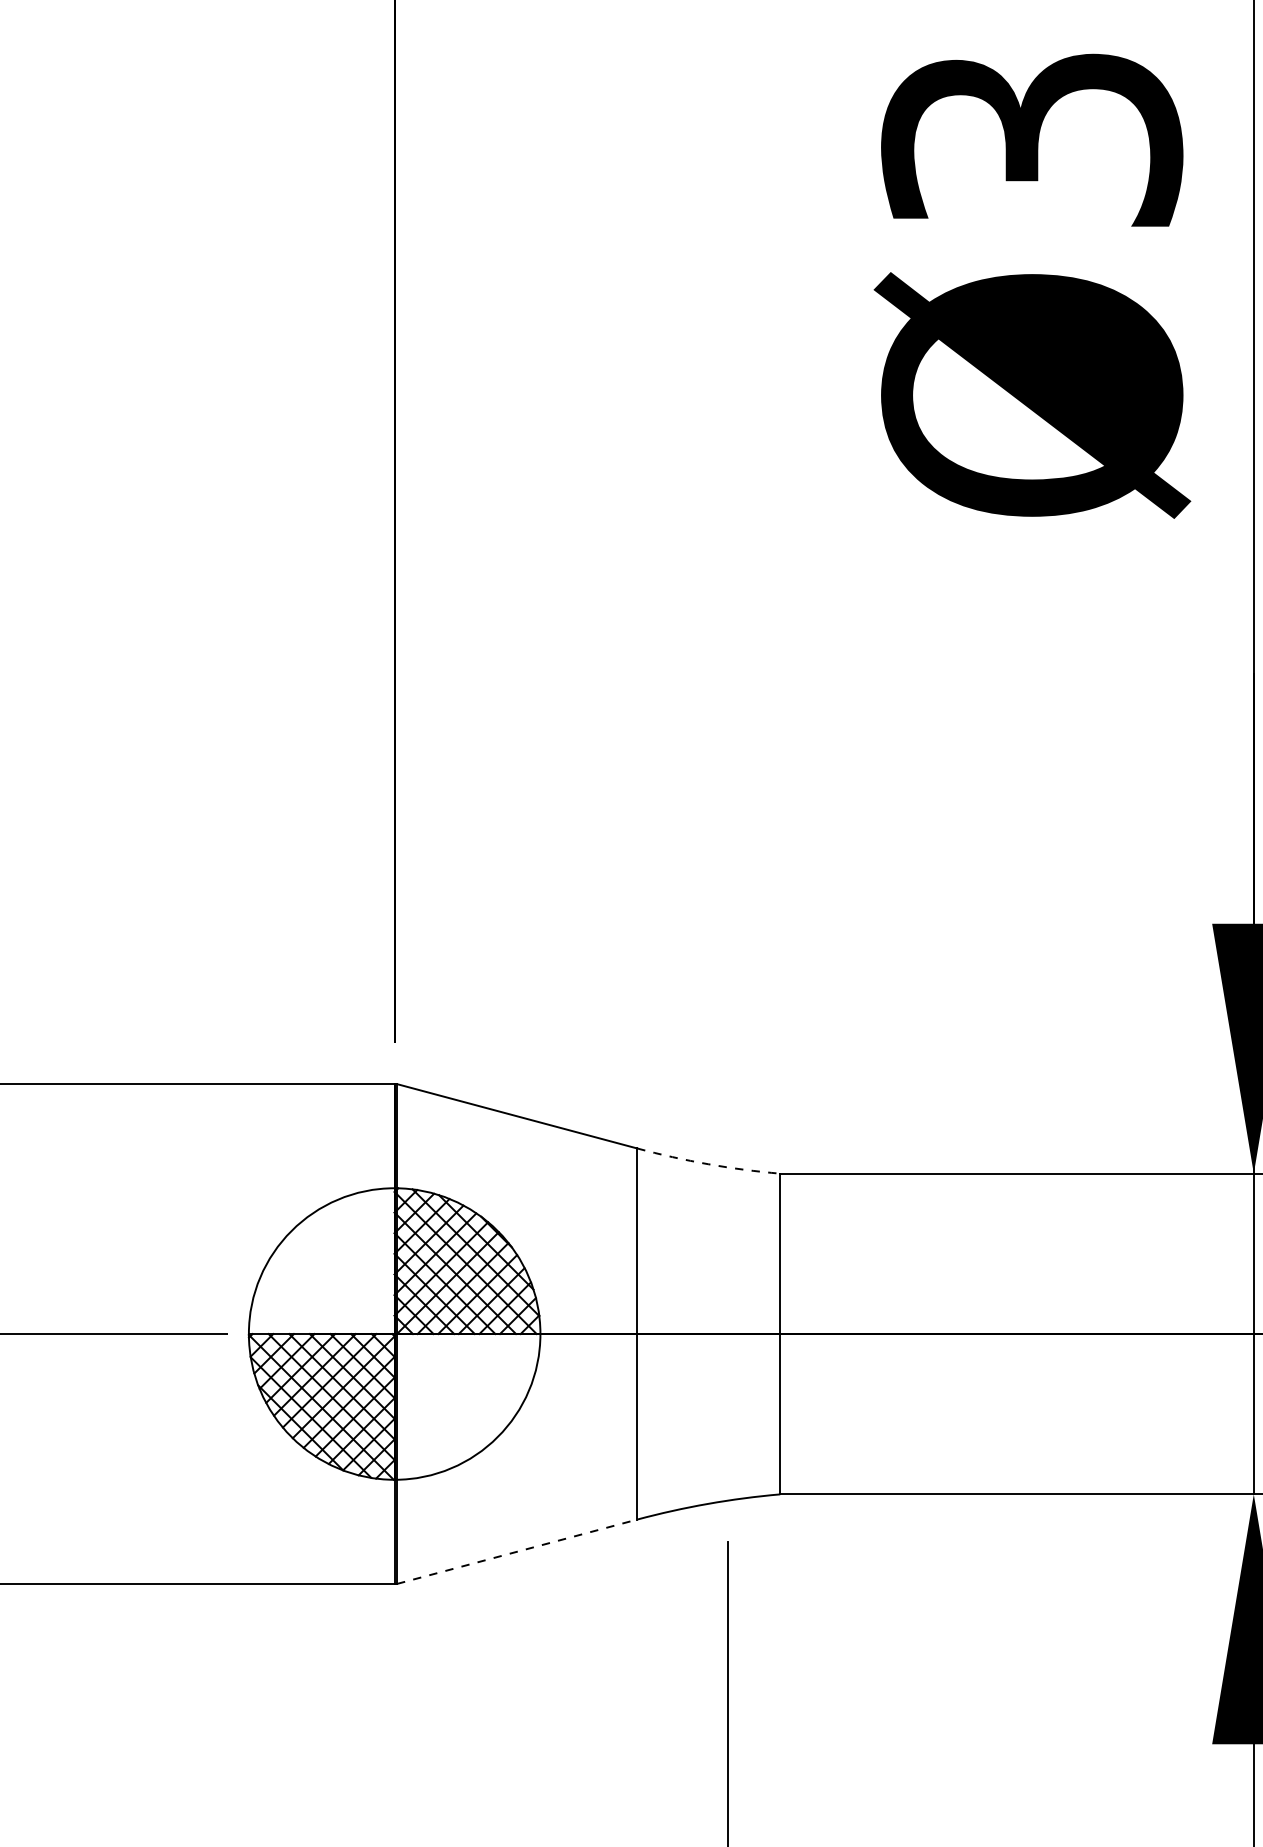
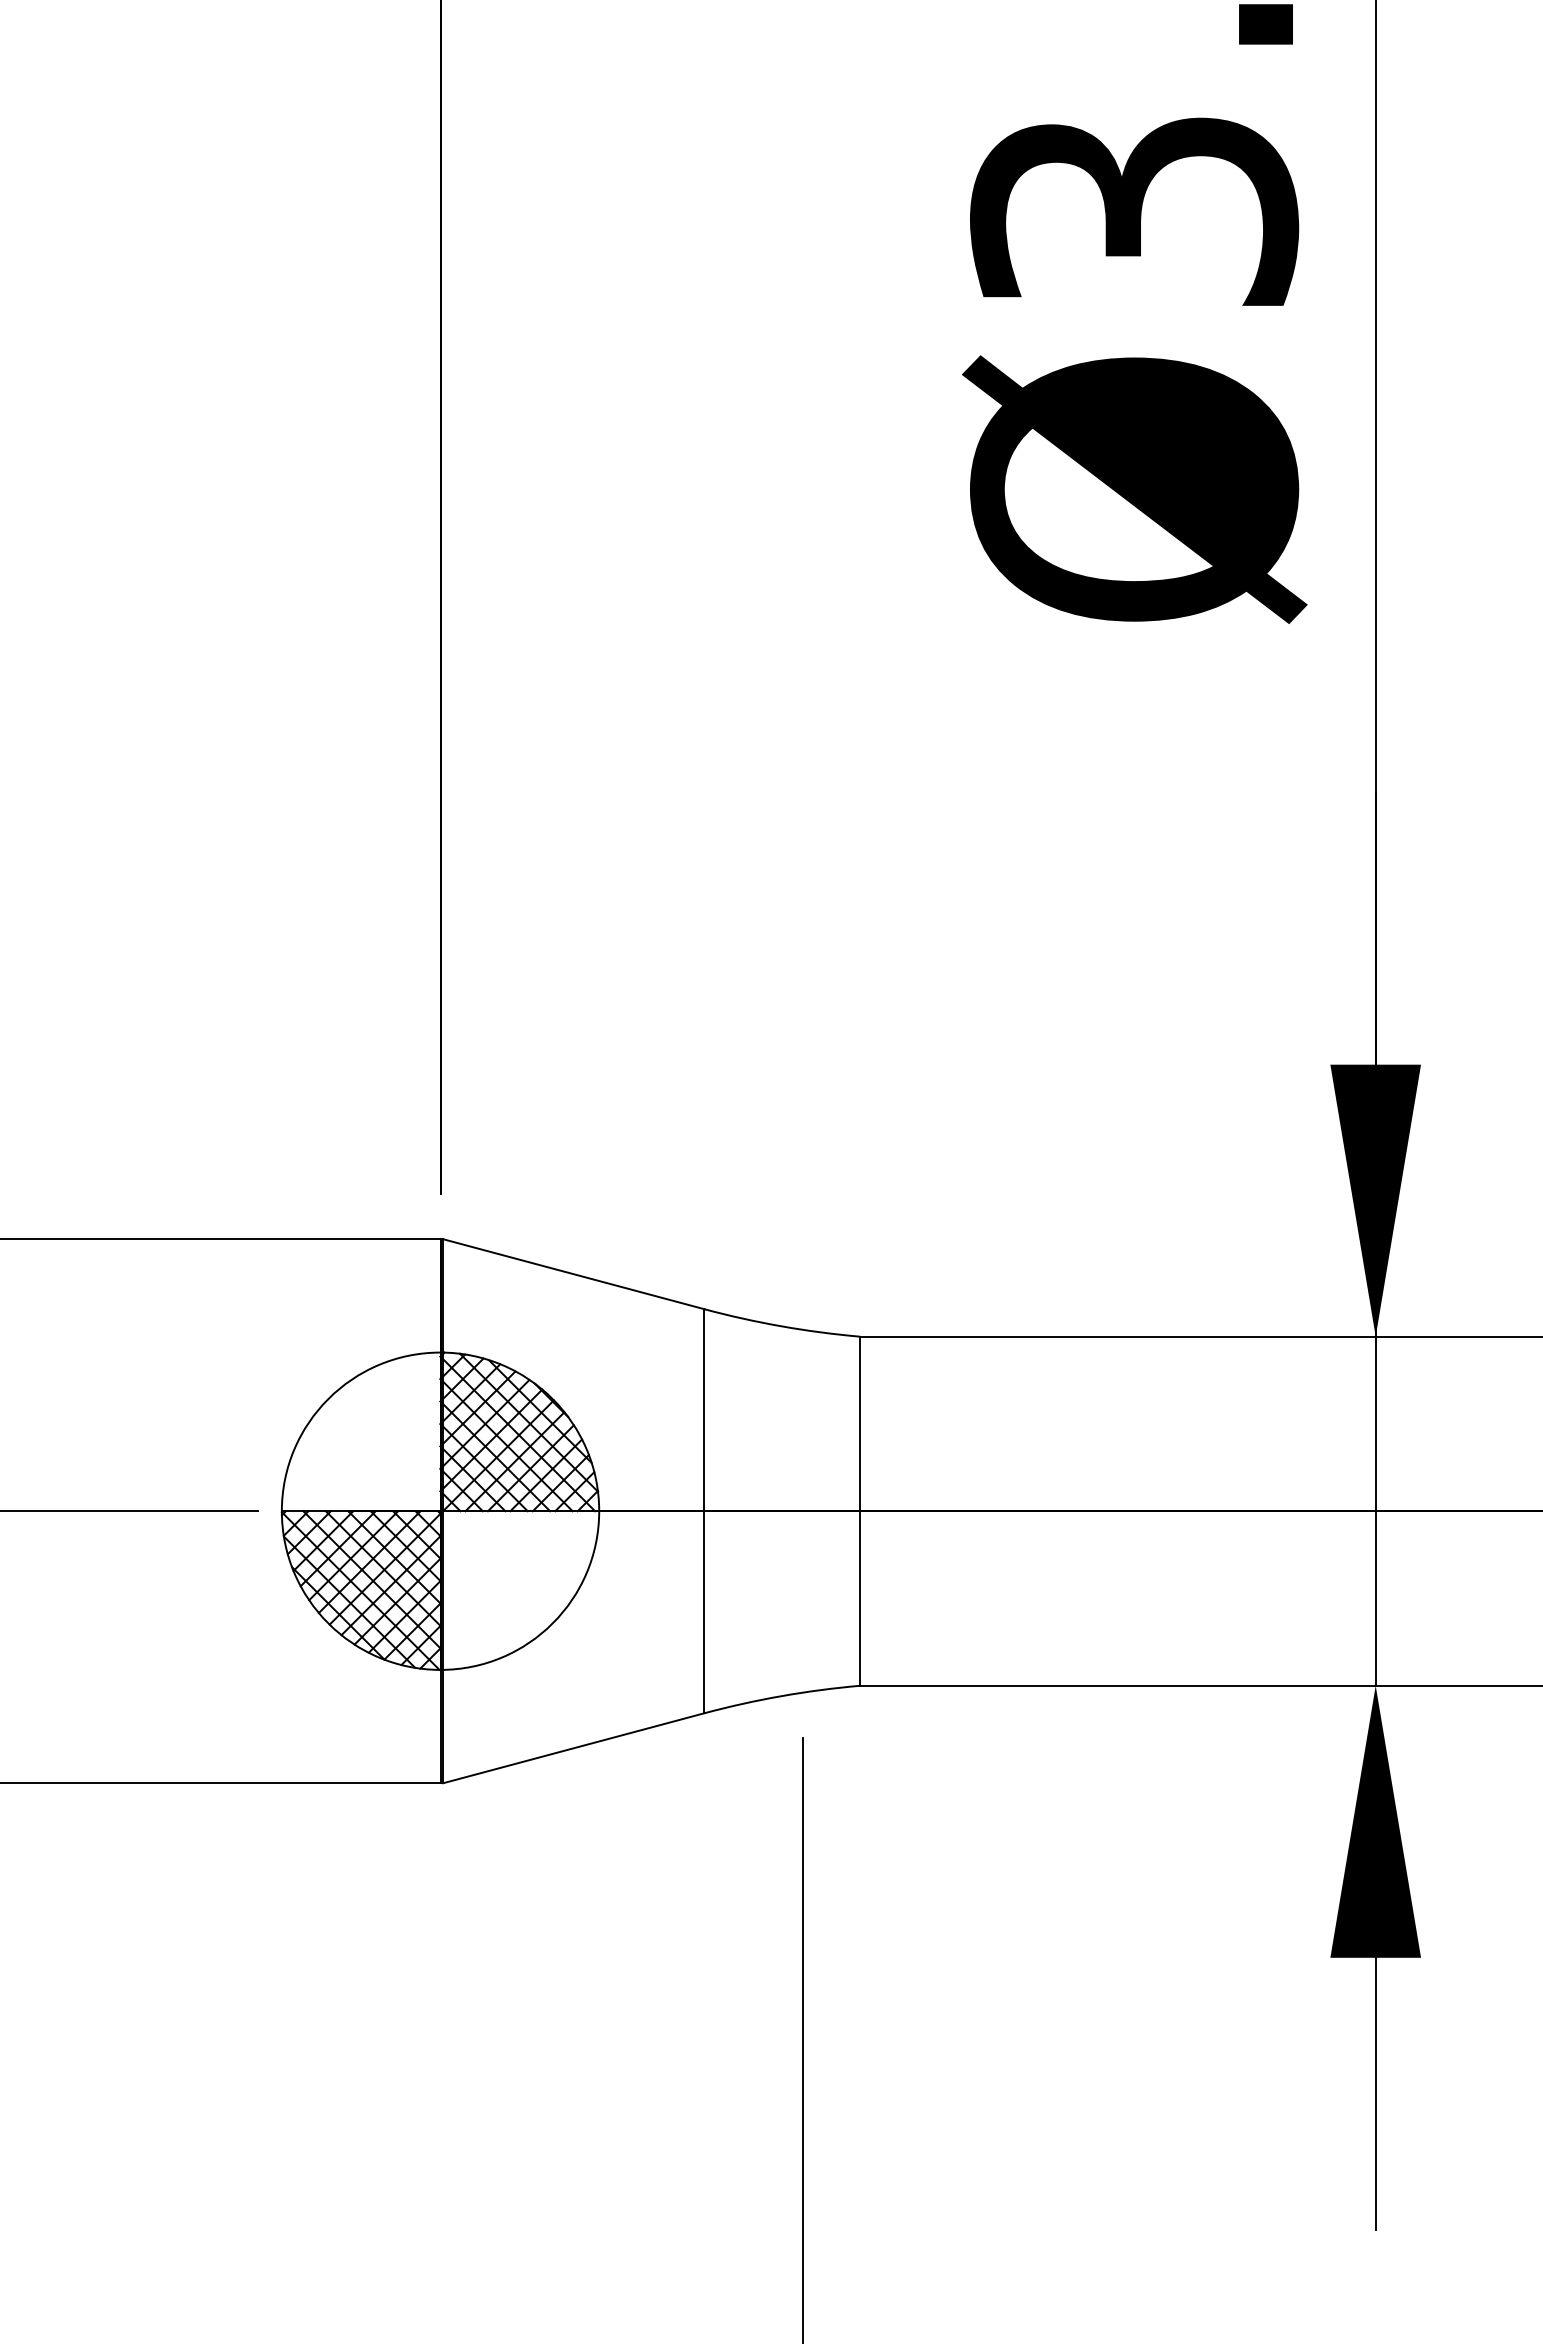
arc: (707, 1164) -> (781, 1326), dashed -> solid
line: (517, 1552) -> (574, 1748), dashed -> solid

